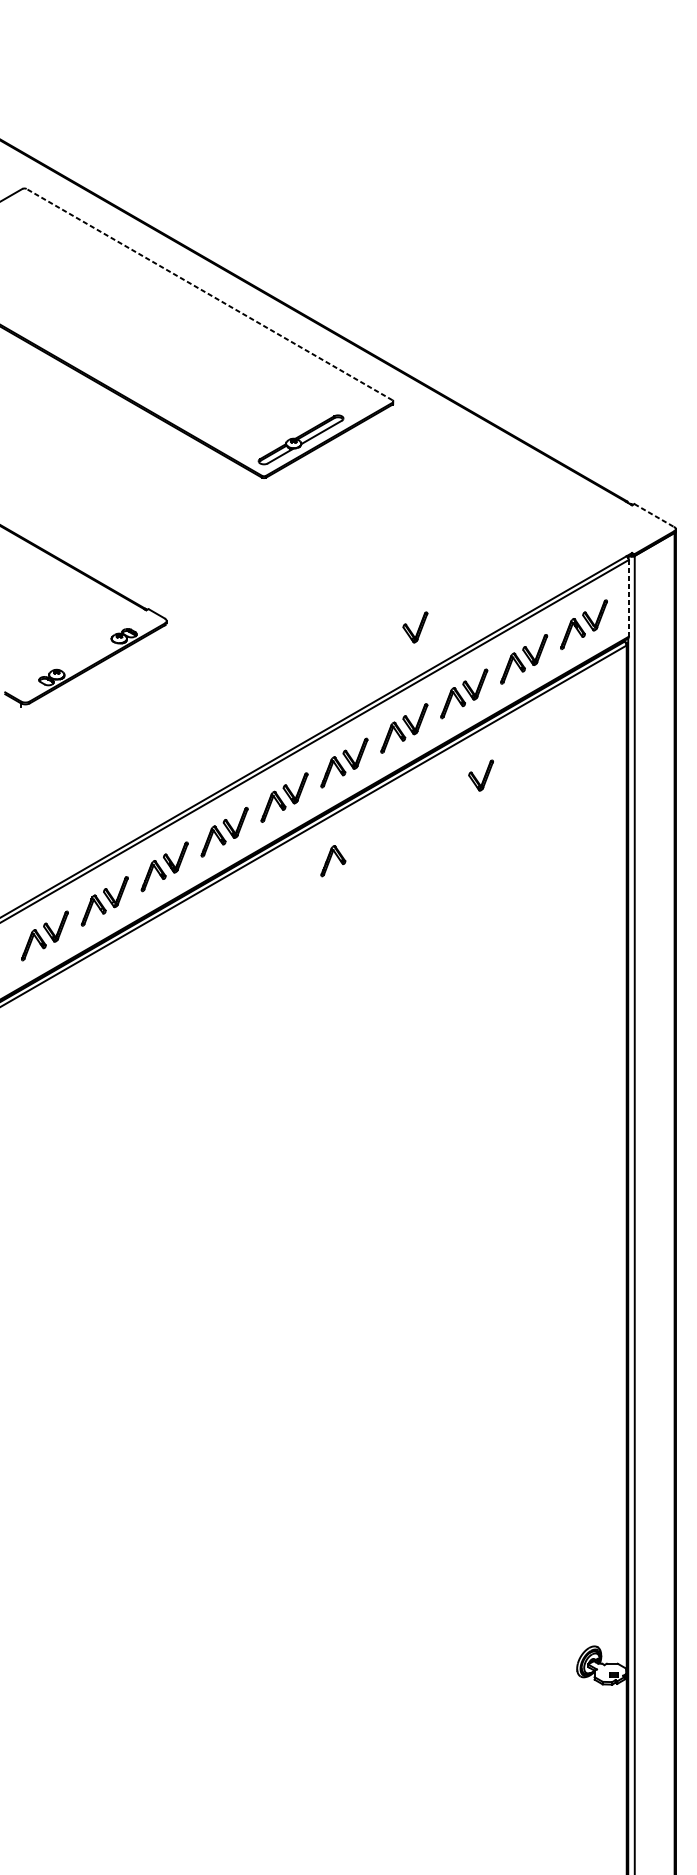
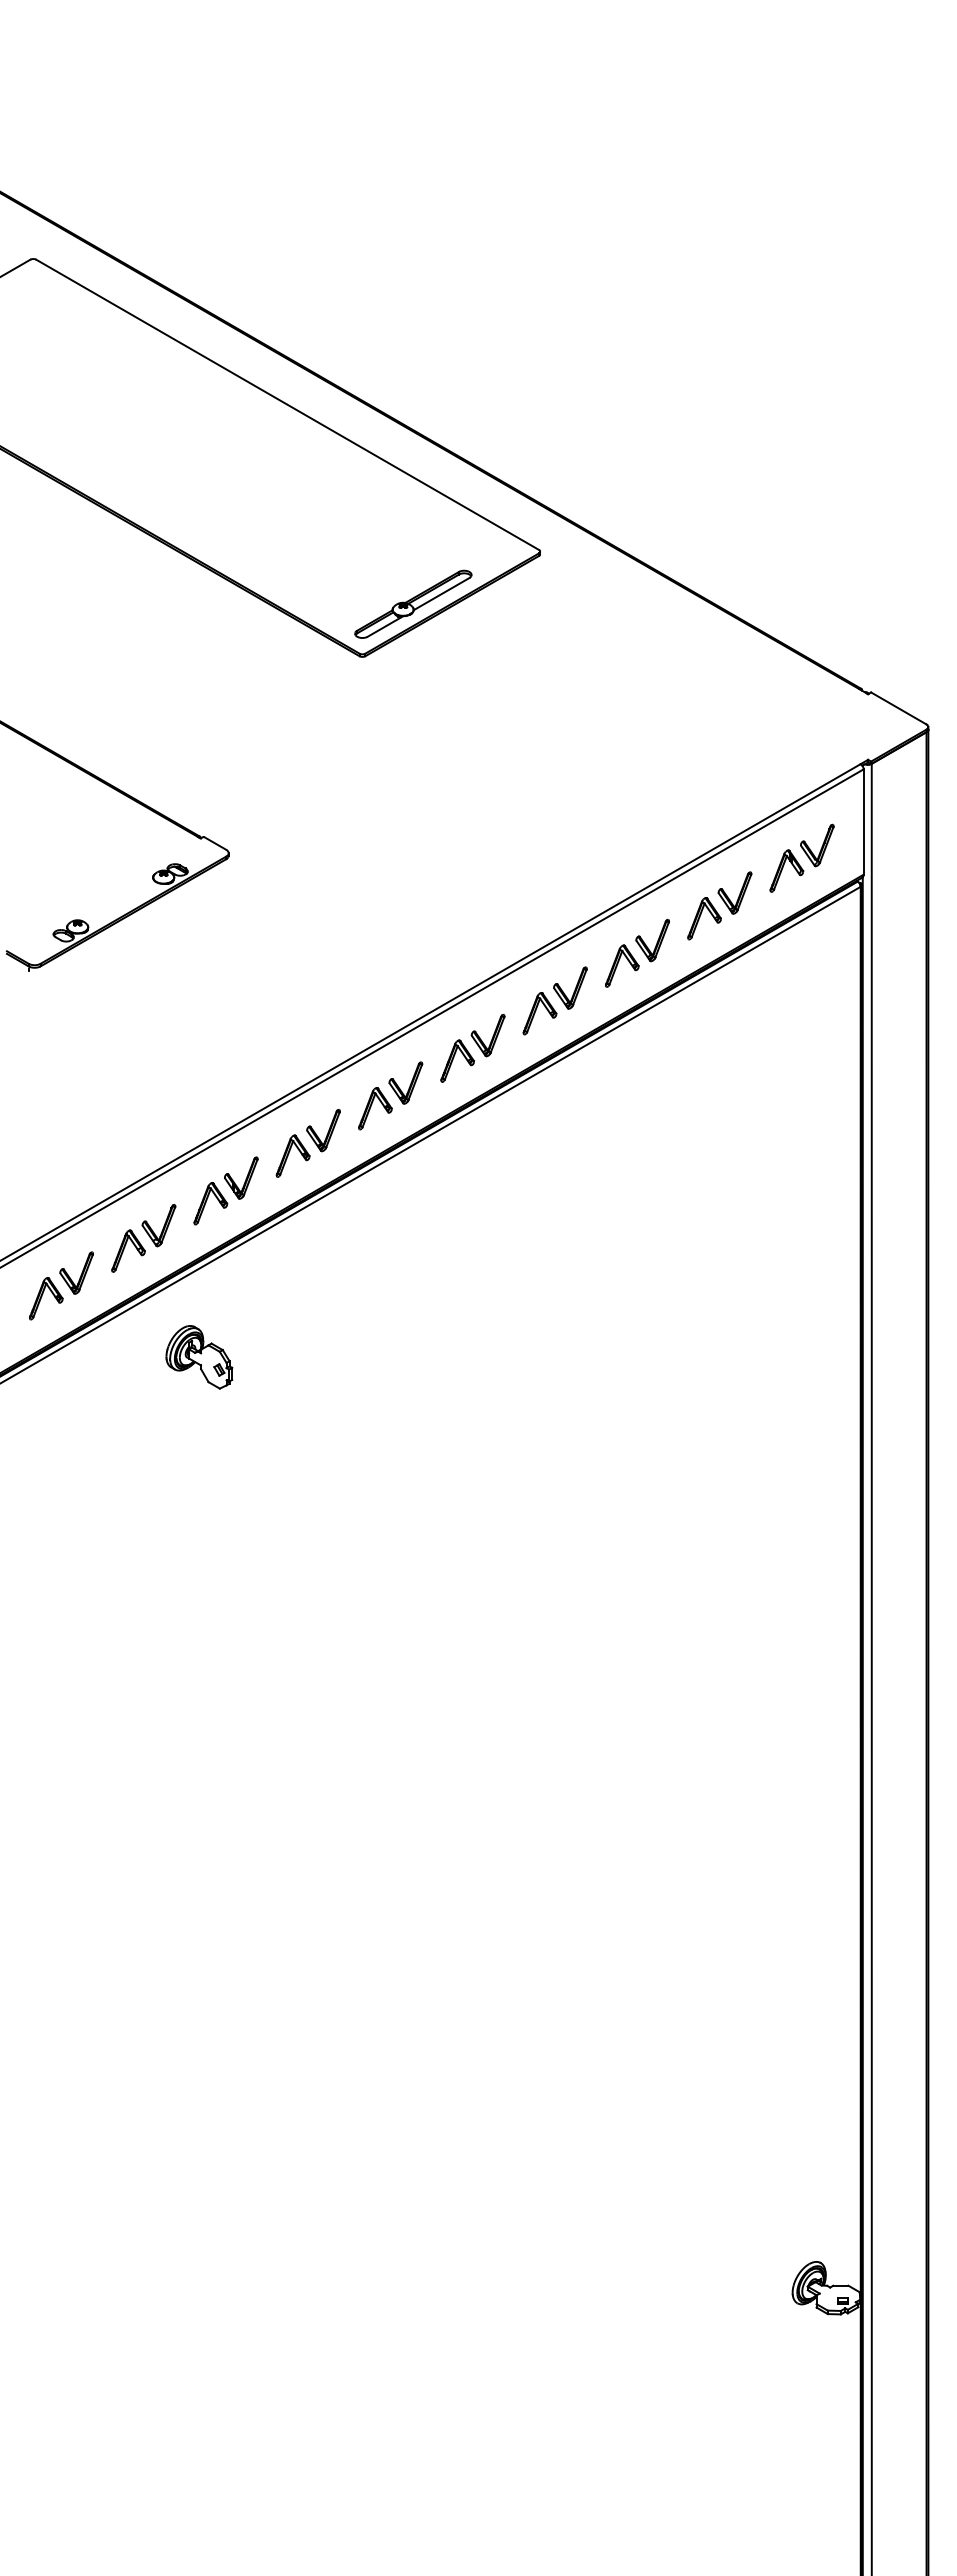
line: (209, 294) -> (287, 404), dashed -> solid
line: (654, 515) -> (898, 708), dashed -> solid
line: (628, 598) -> (863, 822), dashed -> solid
part: (415, 627) -> (570, 861), removed
part: (480, 775) -> (660, 1065), removed
part: (333, 860) -> (457, 1182), removed
part: (145, 988) -> (199, 1357), added

